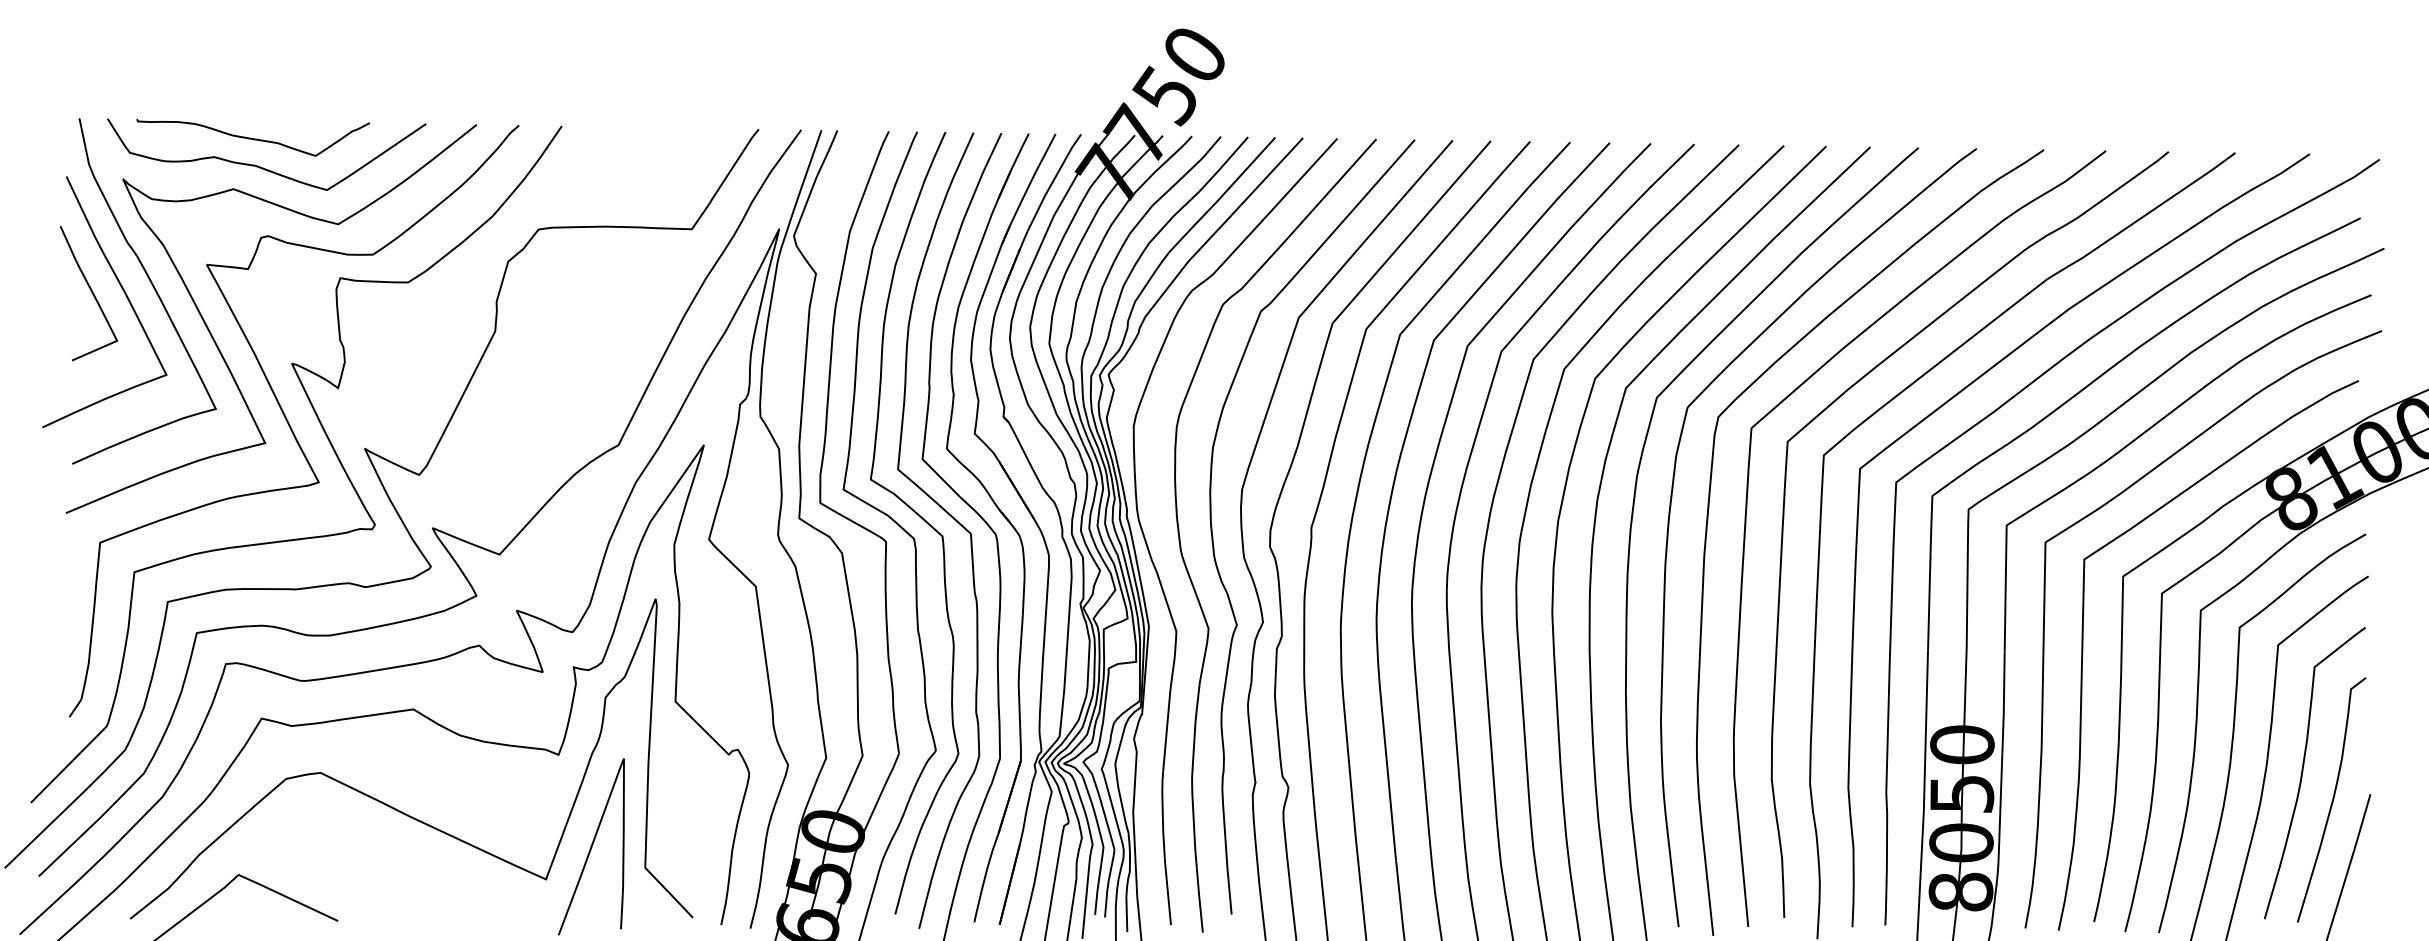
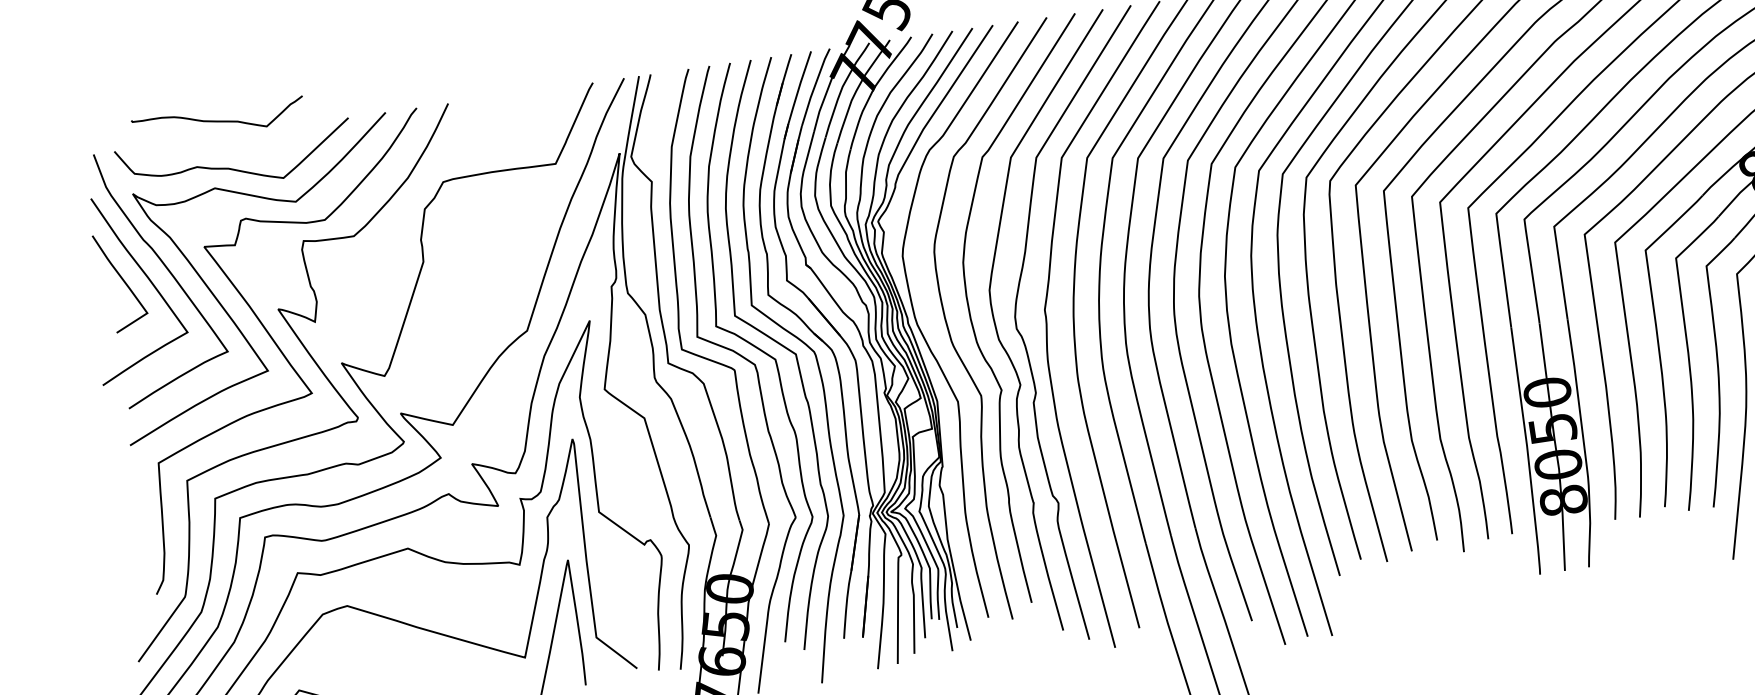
curve: (252, 138) -> (218, 121), moved

